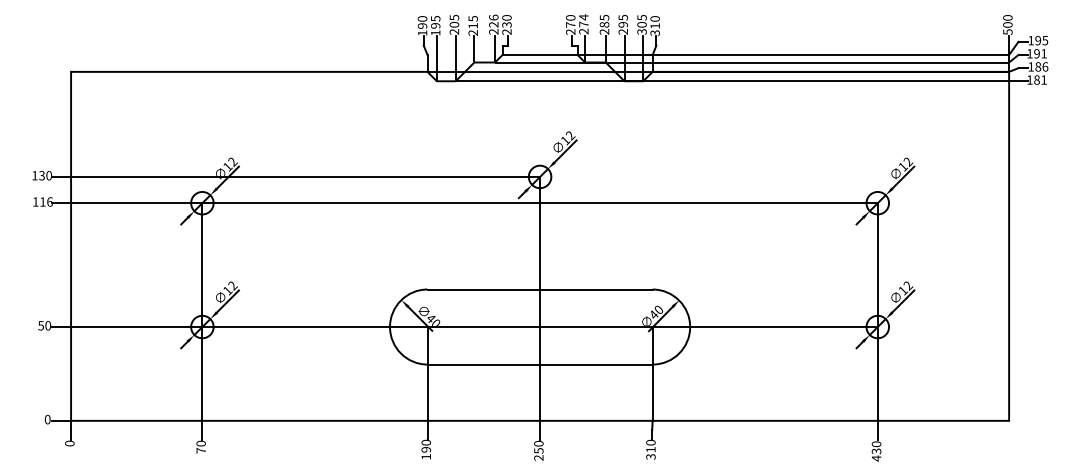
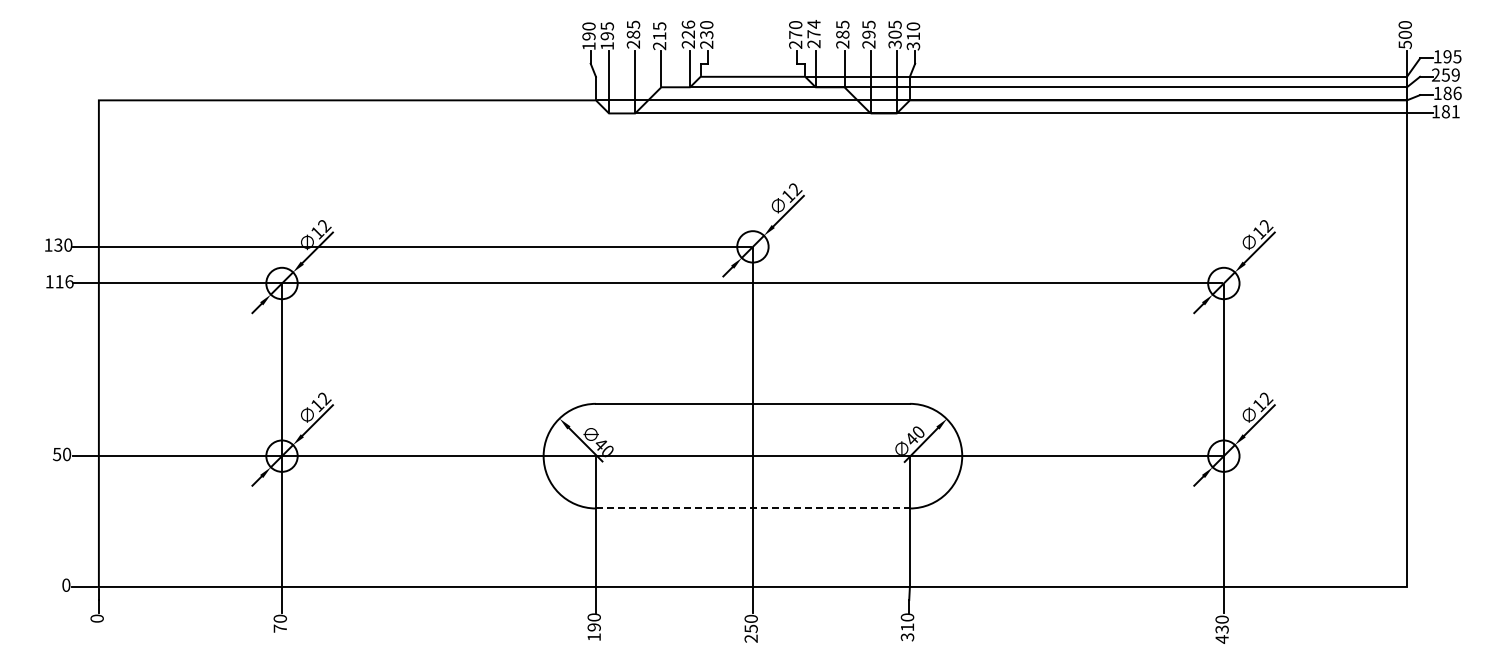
text: (454, 24) -> (633, 34), 205 -> 285
text: (1036, 53) -> (1445, 74), 191 -> 259
line: (539, 364) -> (752, 508), solid -> dashed

